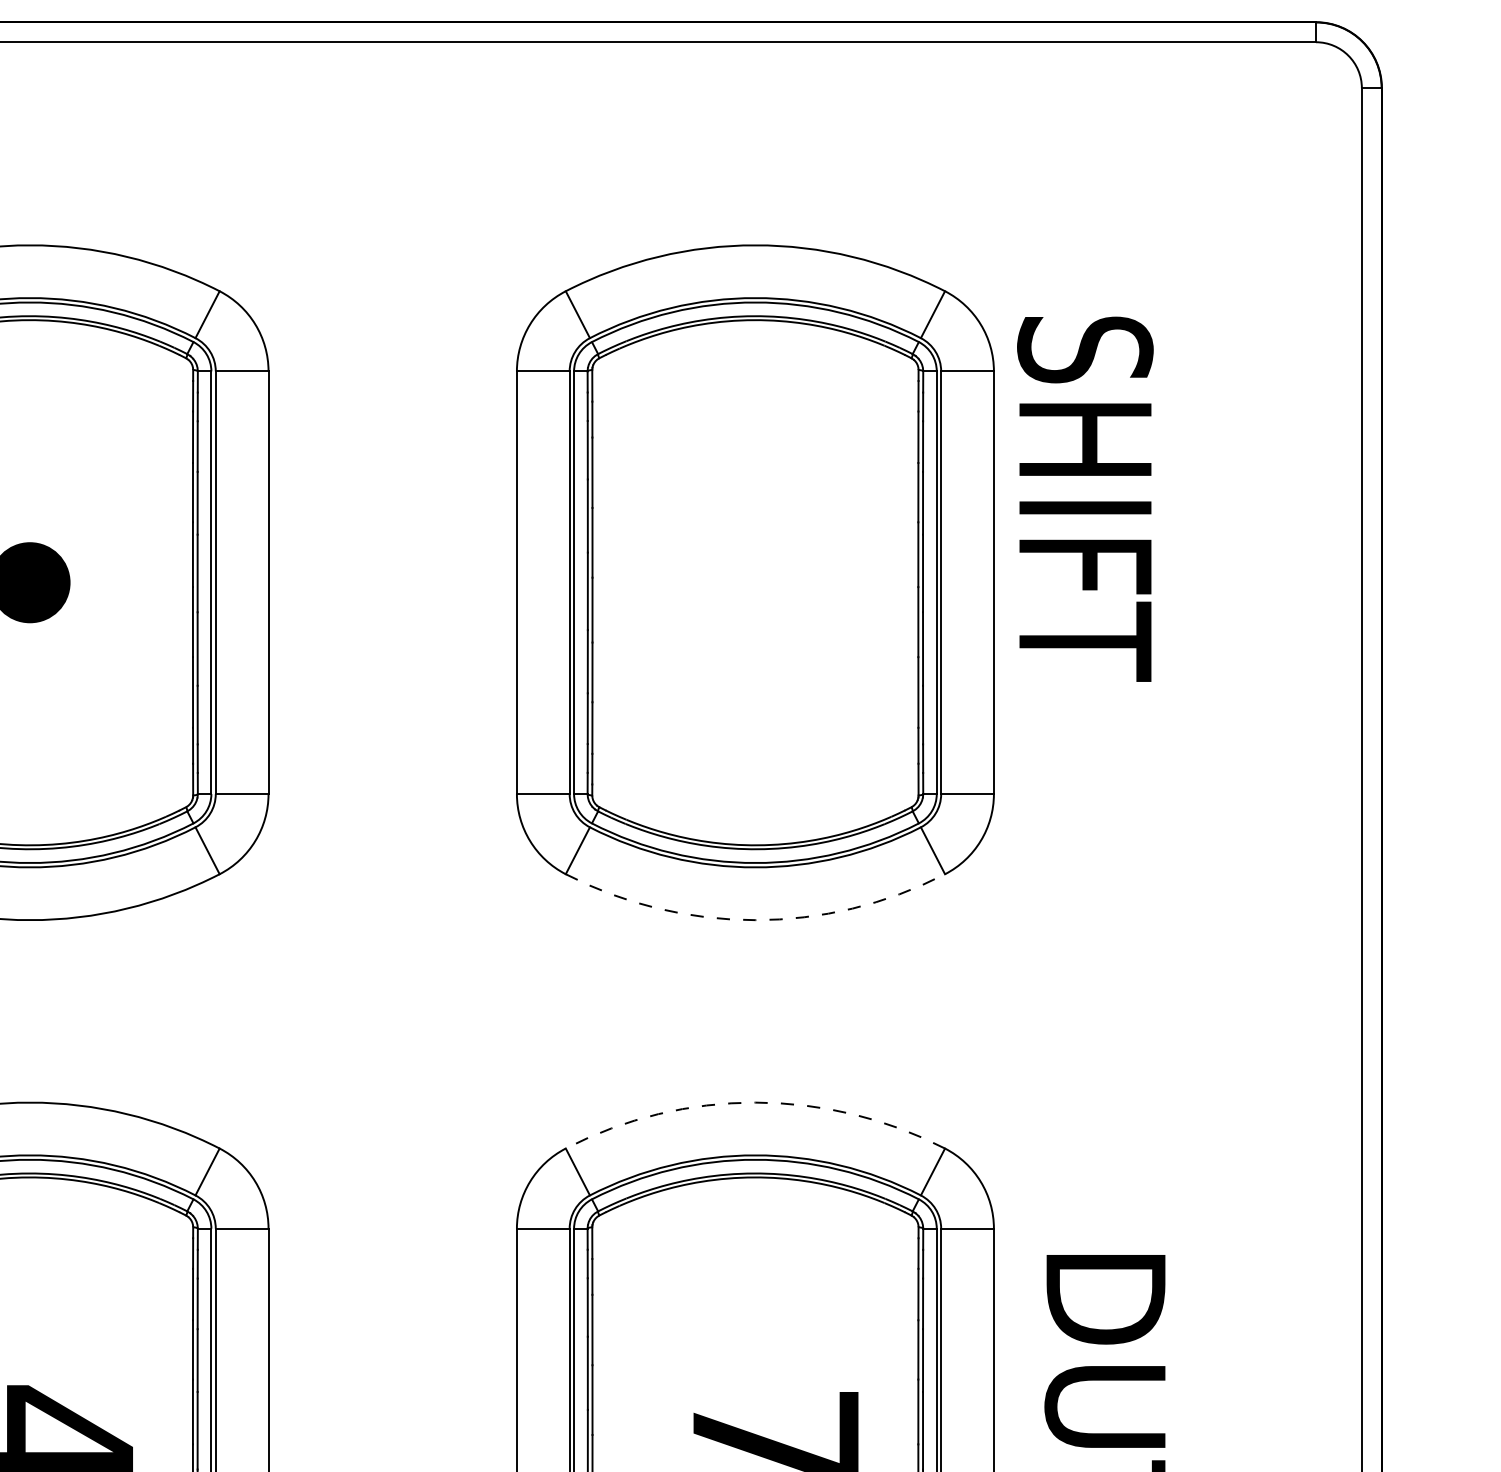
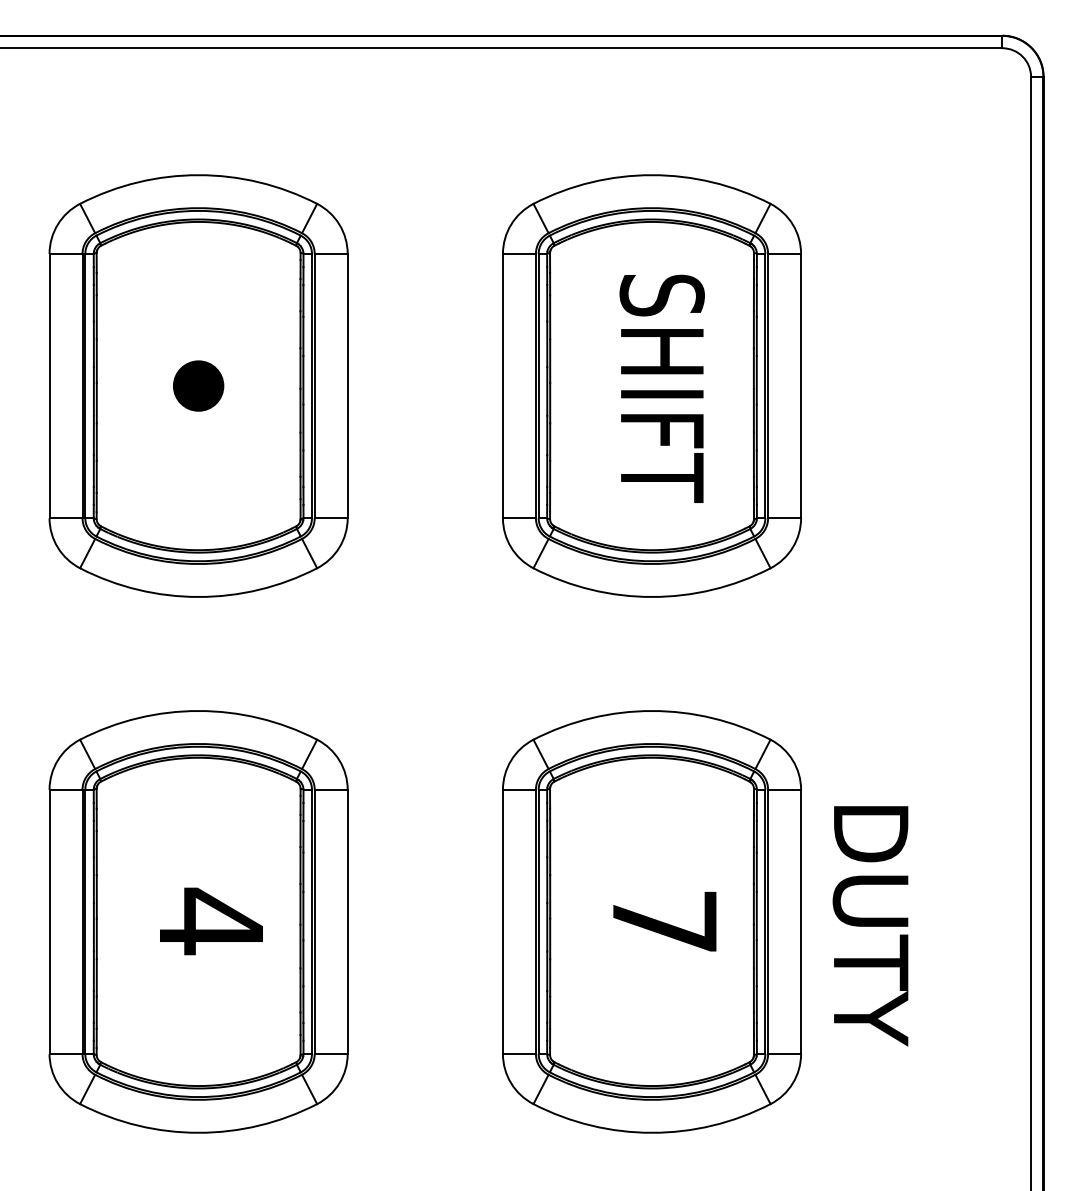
text: (1084, 498) -> (661, 388), moved
arc: (756, 919) -> (652, 596), dashed -> solid
arc: (756, 1103) -> (652, 711), dashed -> solid

